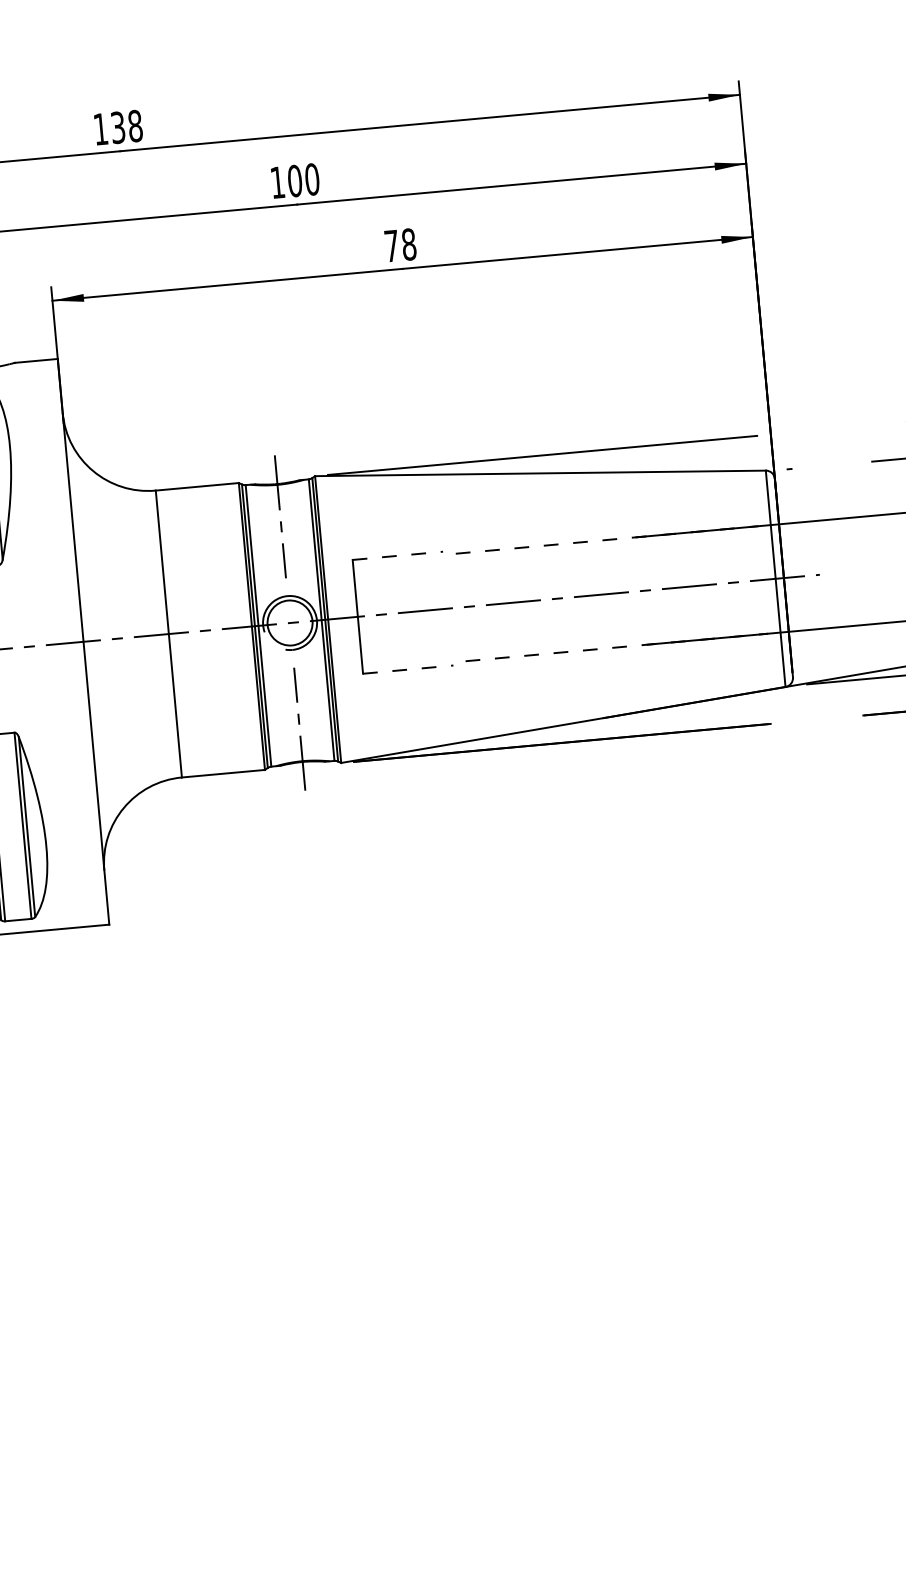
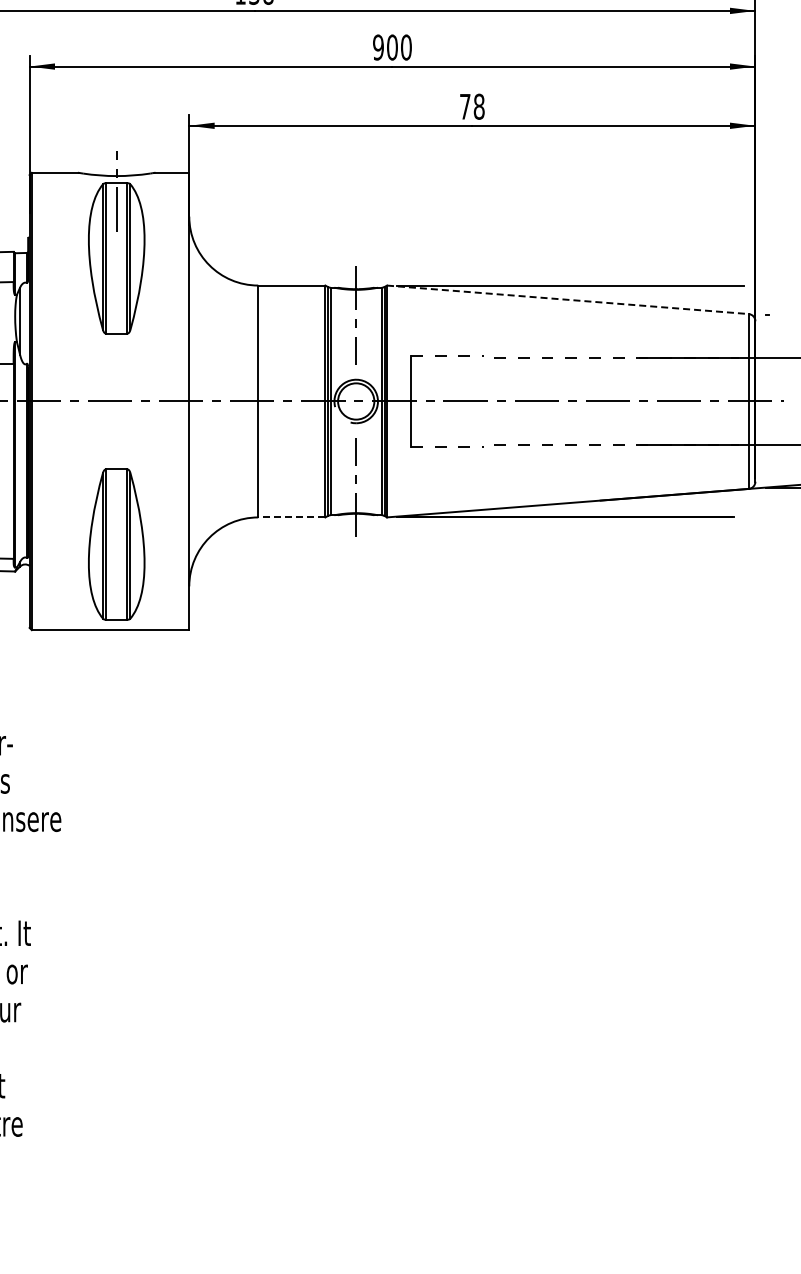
text: (277, 182) -> (378, 47), 100 -> 900
line: (541, 472) -> (568, 299), solid -> dashed
line: (223, 773) -> (291, 517), solid -> dashed

